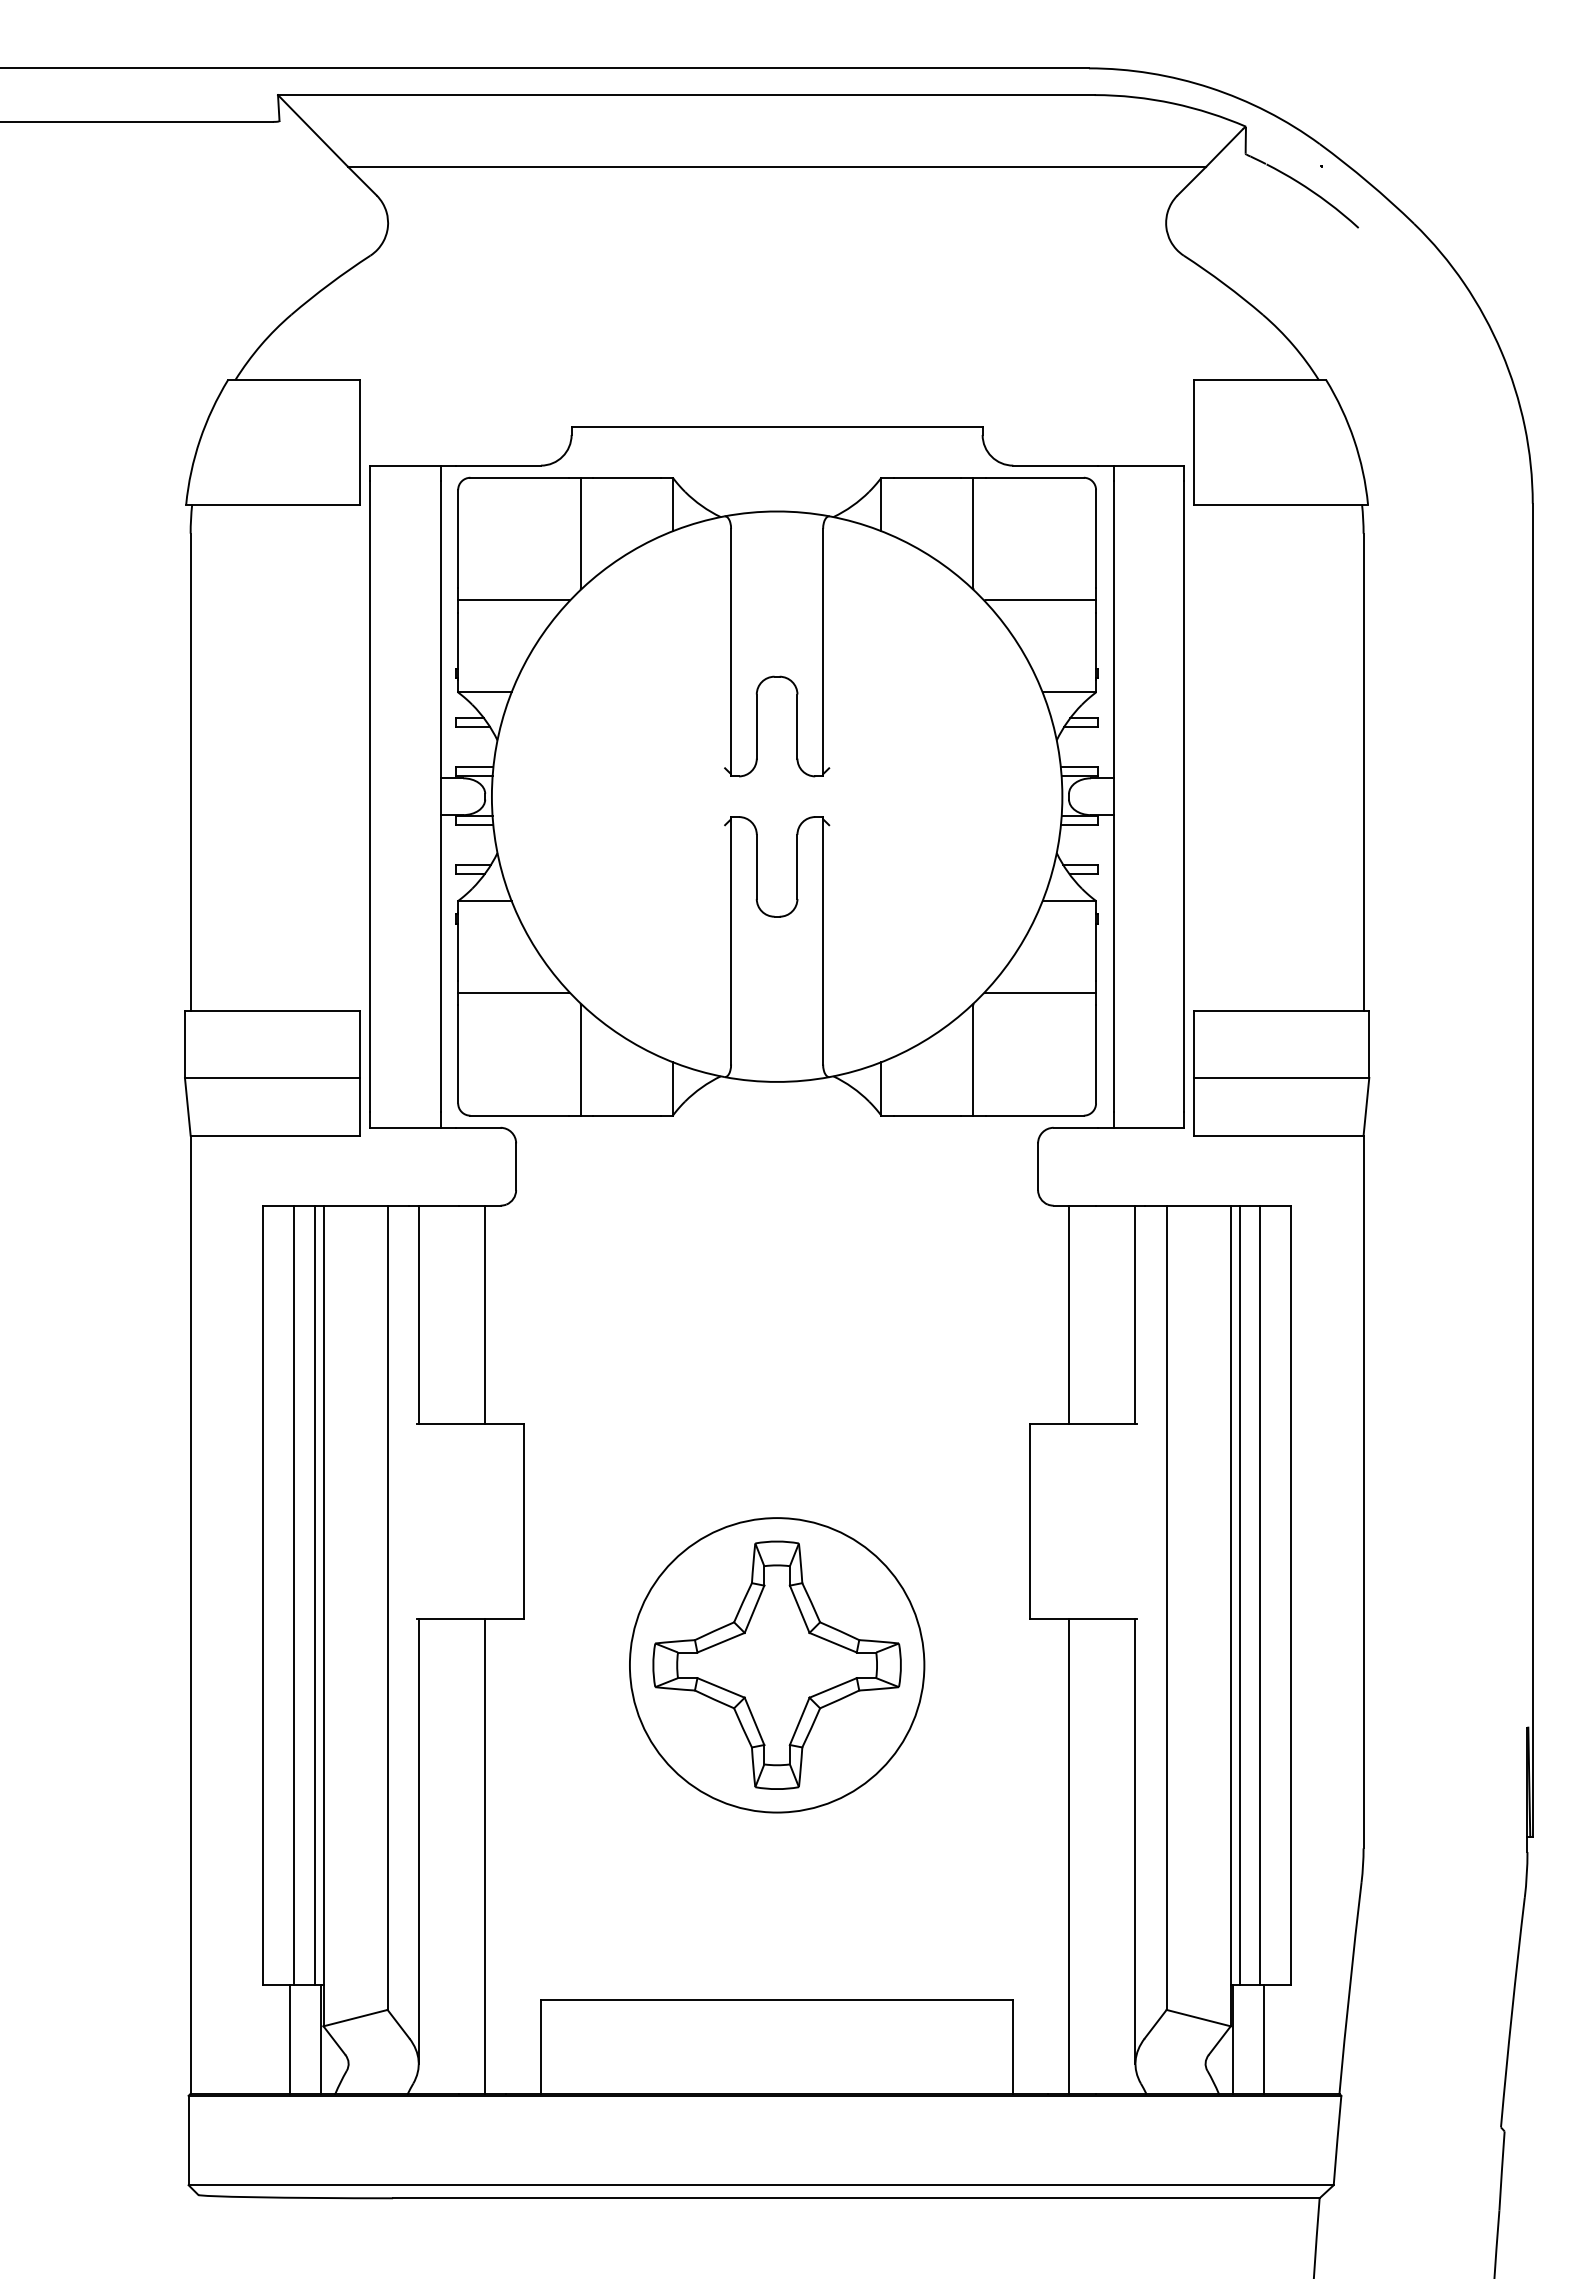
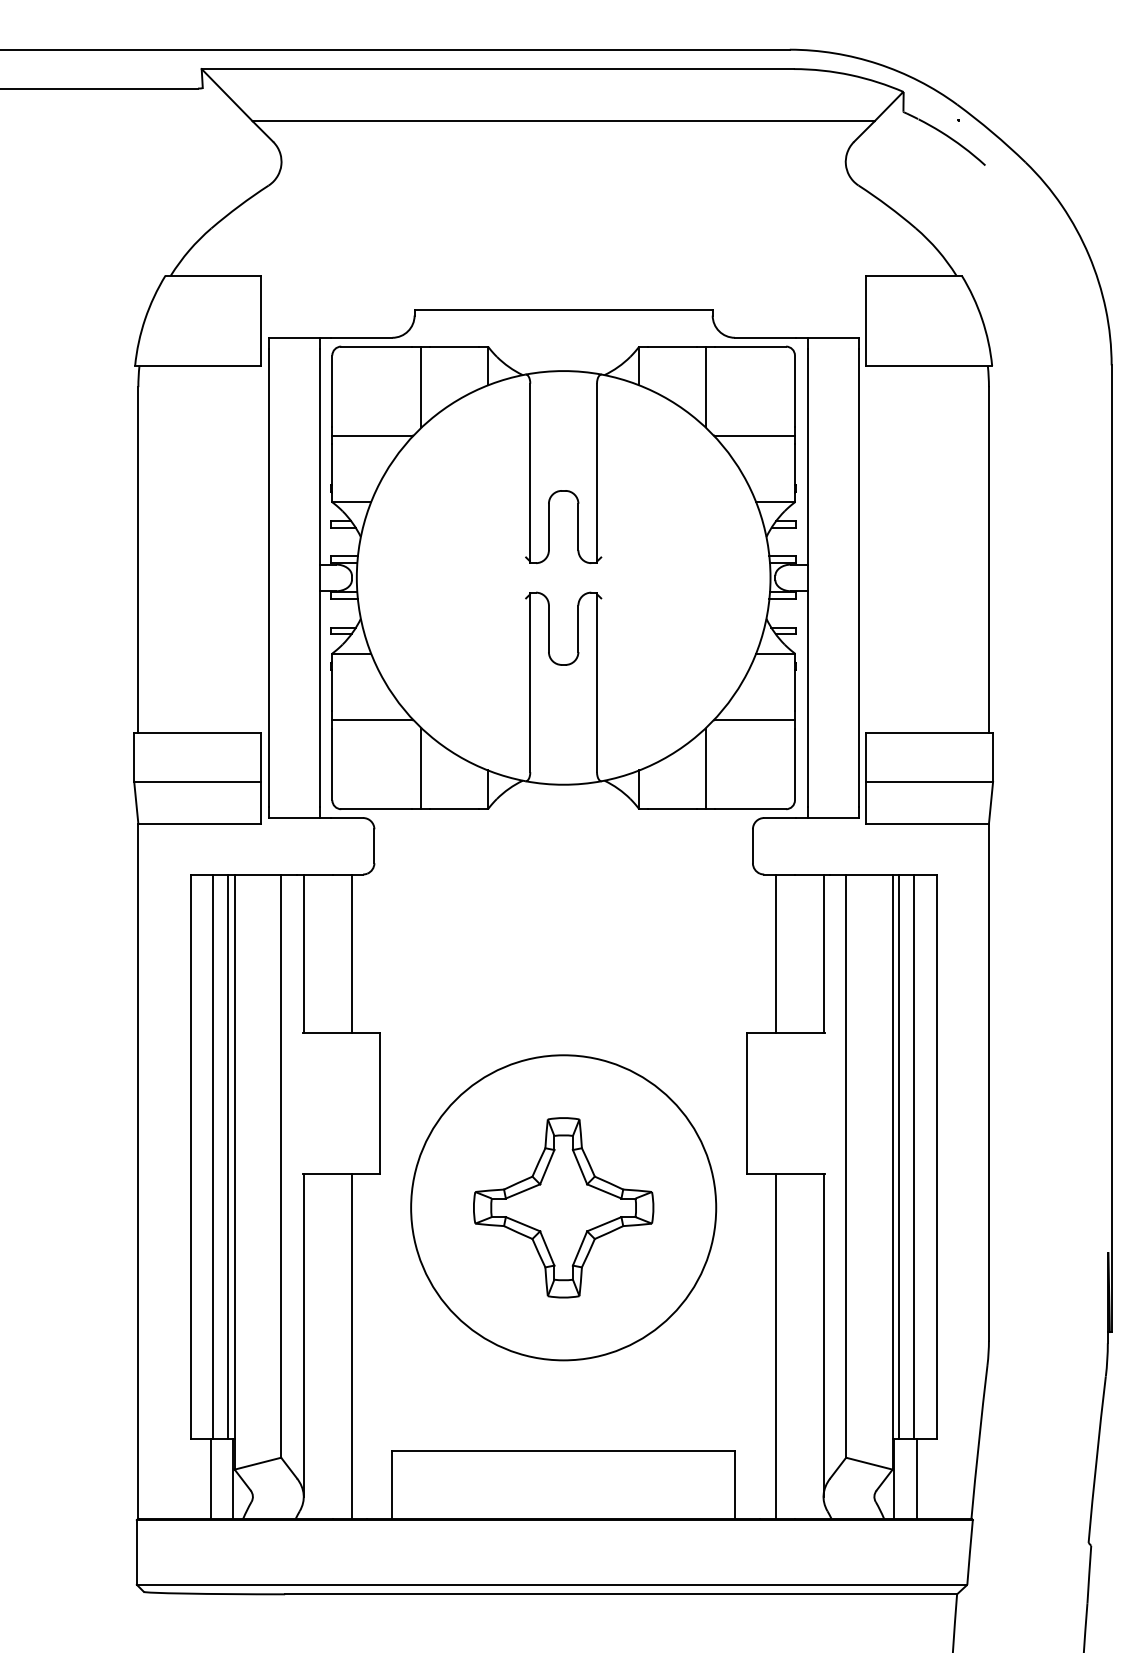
circle: (776, 1664) -> (563, 1207), size x1.43

